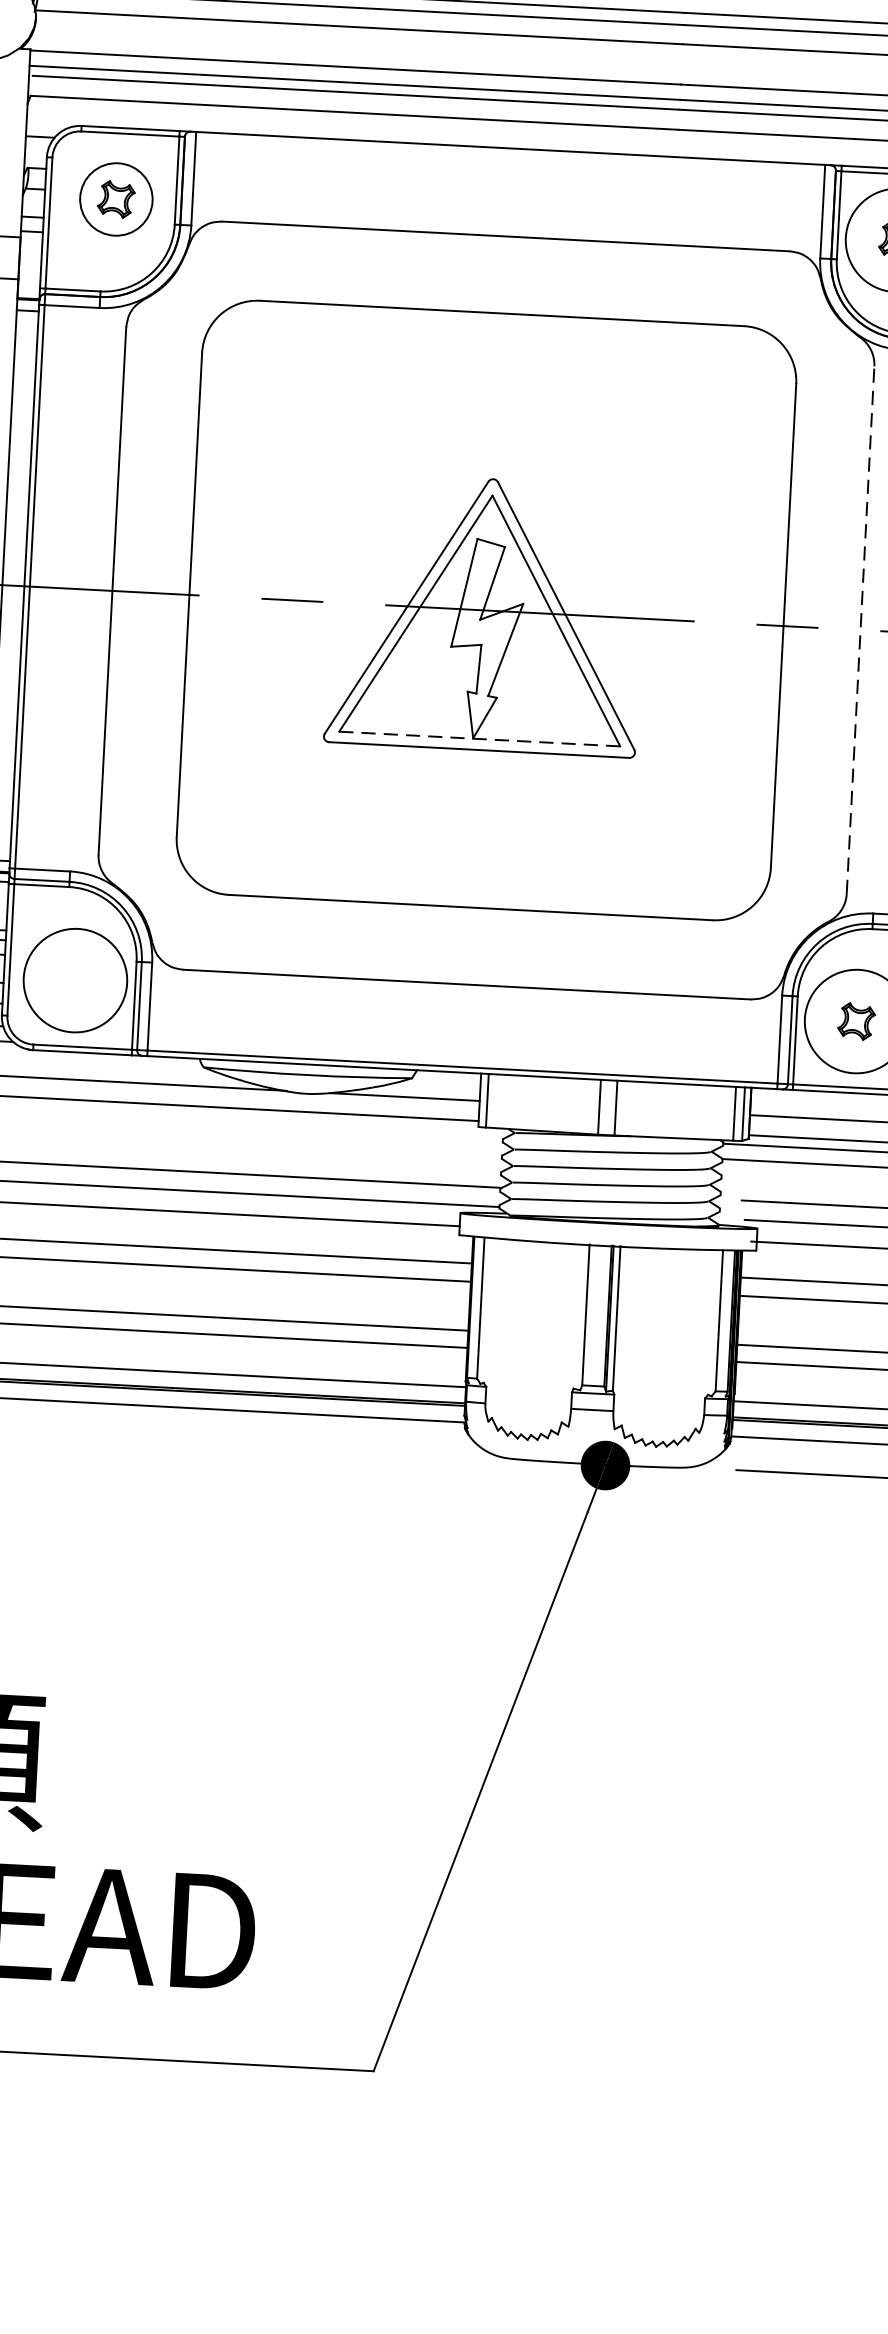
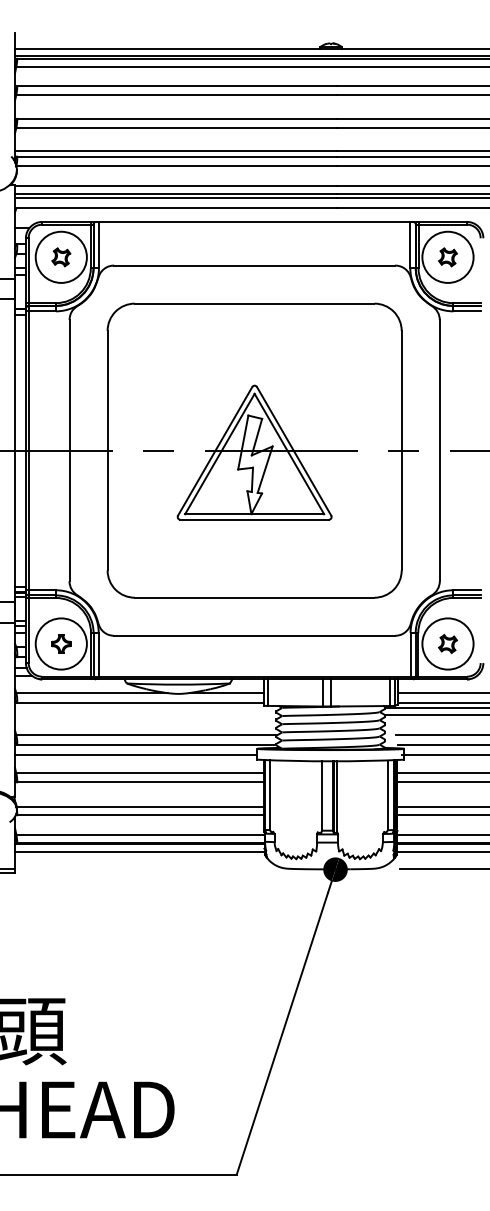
circle: (114, 197) -> (60, 256), size x1.43
line: (859, 629) -> (439, 450), dashed -> solid
line: (479, 739) -> (254, 514), dashed -> solid
part: (75, 979) -> (61, 643), added

